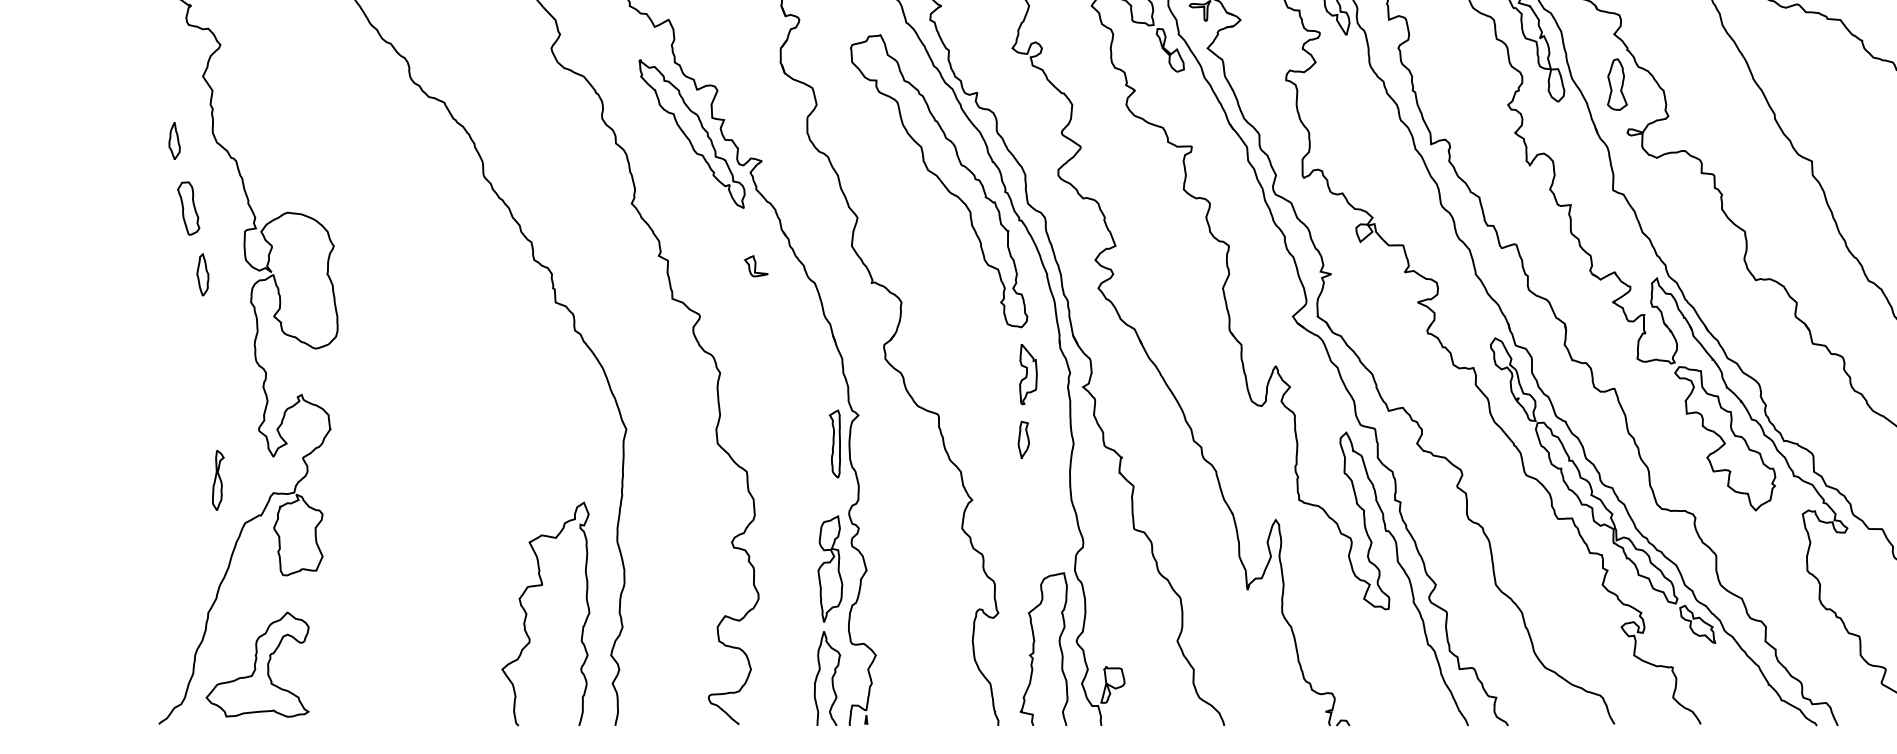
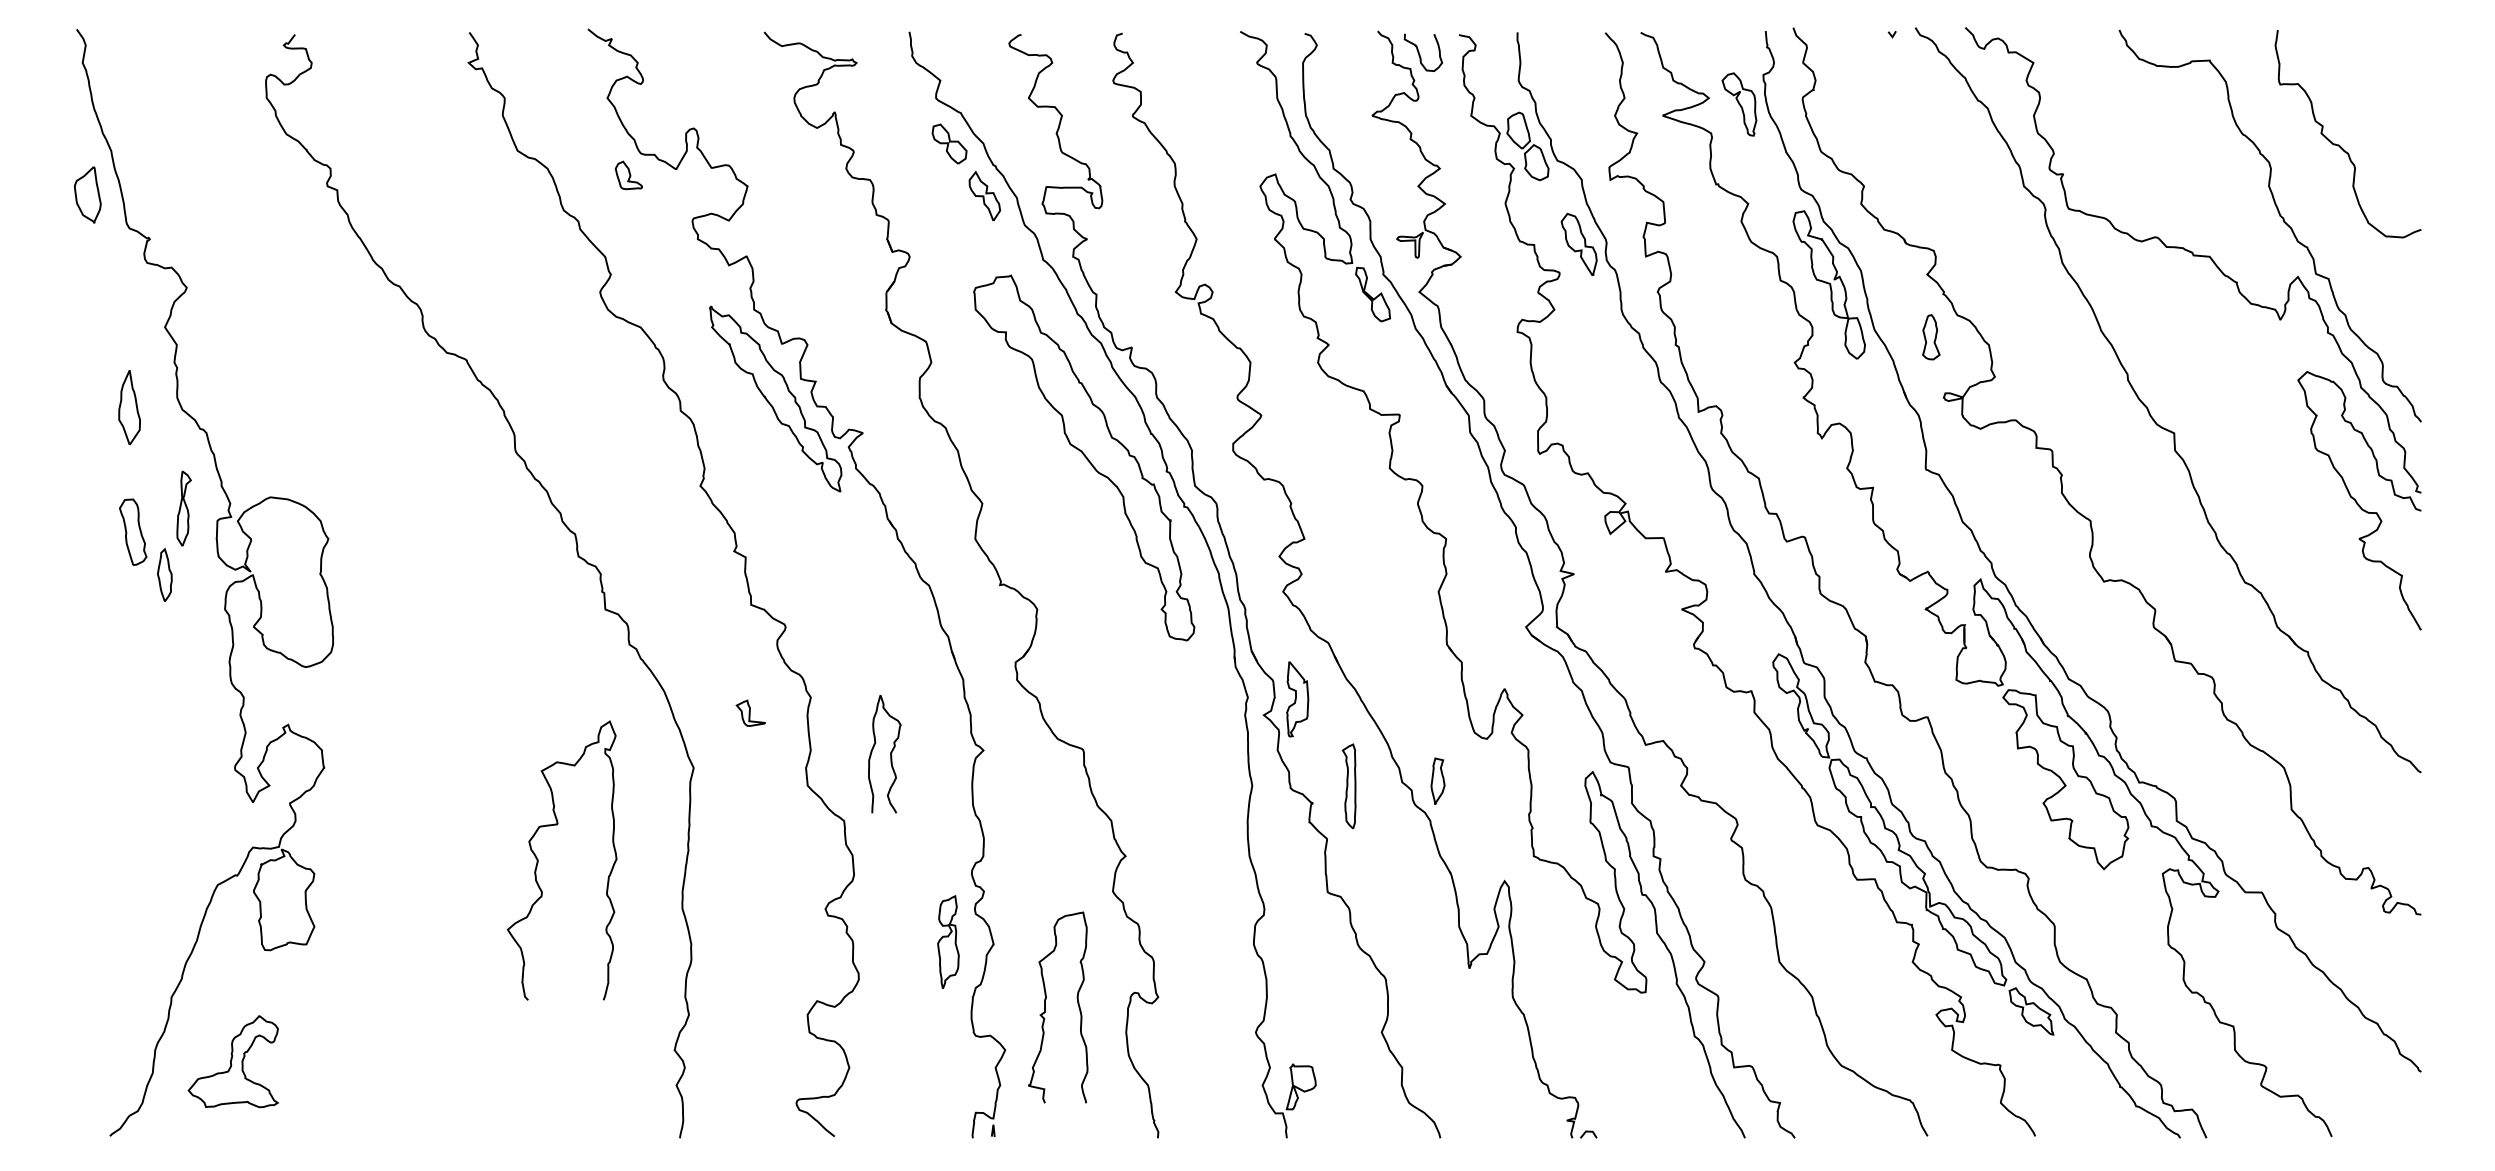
part: (1617, 83) -> (1931, 336), size x0.7
part: (174, 140) -> (129, 407), size x1.6
part: (188, 208) -> (133, 531), moved
part: (755, 265) -> (750, 712), moved
part: (1028, 374) -> (1297, 699), moved
part: (1023, 439) -> (1437, 780), moved
part: (834, 444) -> (1348, 786), moved
part: (217, 480) -> (183, 508), moved
part: (830, 568) -> (948, 941), size x0.7
curve: (526, 614) -> (538, 860), moved
curve: (1033, 649) -> (1045, 1007), moved
part: (257, 664) -> (233, 1061), size x0.7
curve: (832, 678) -> (890, 754), moved

